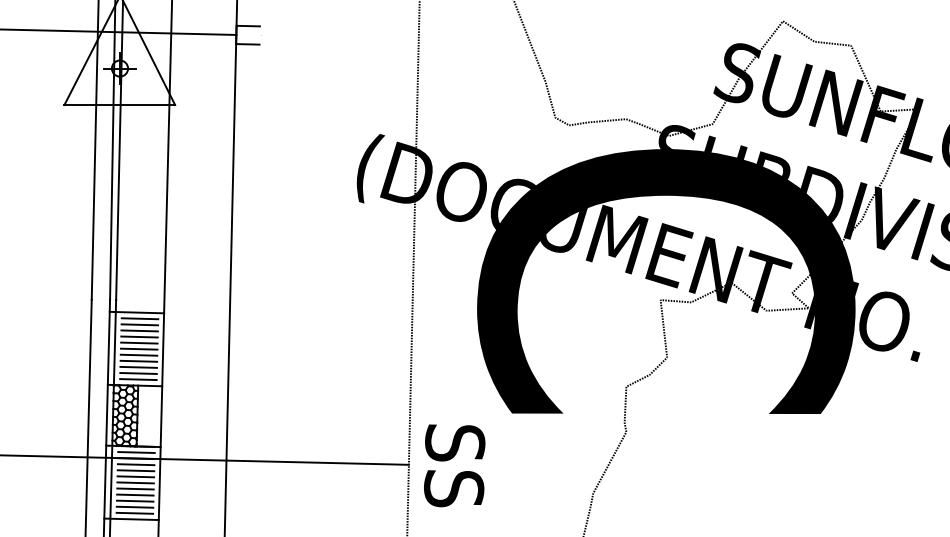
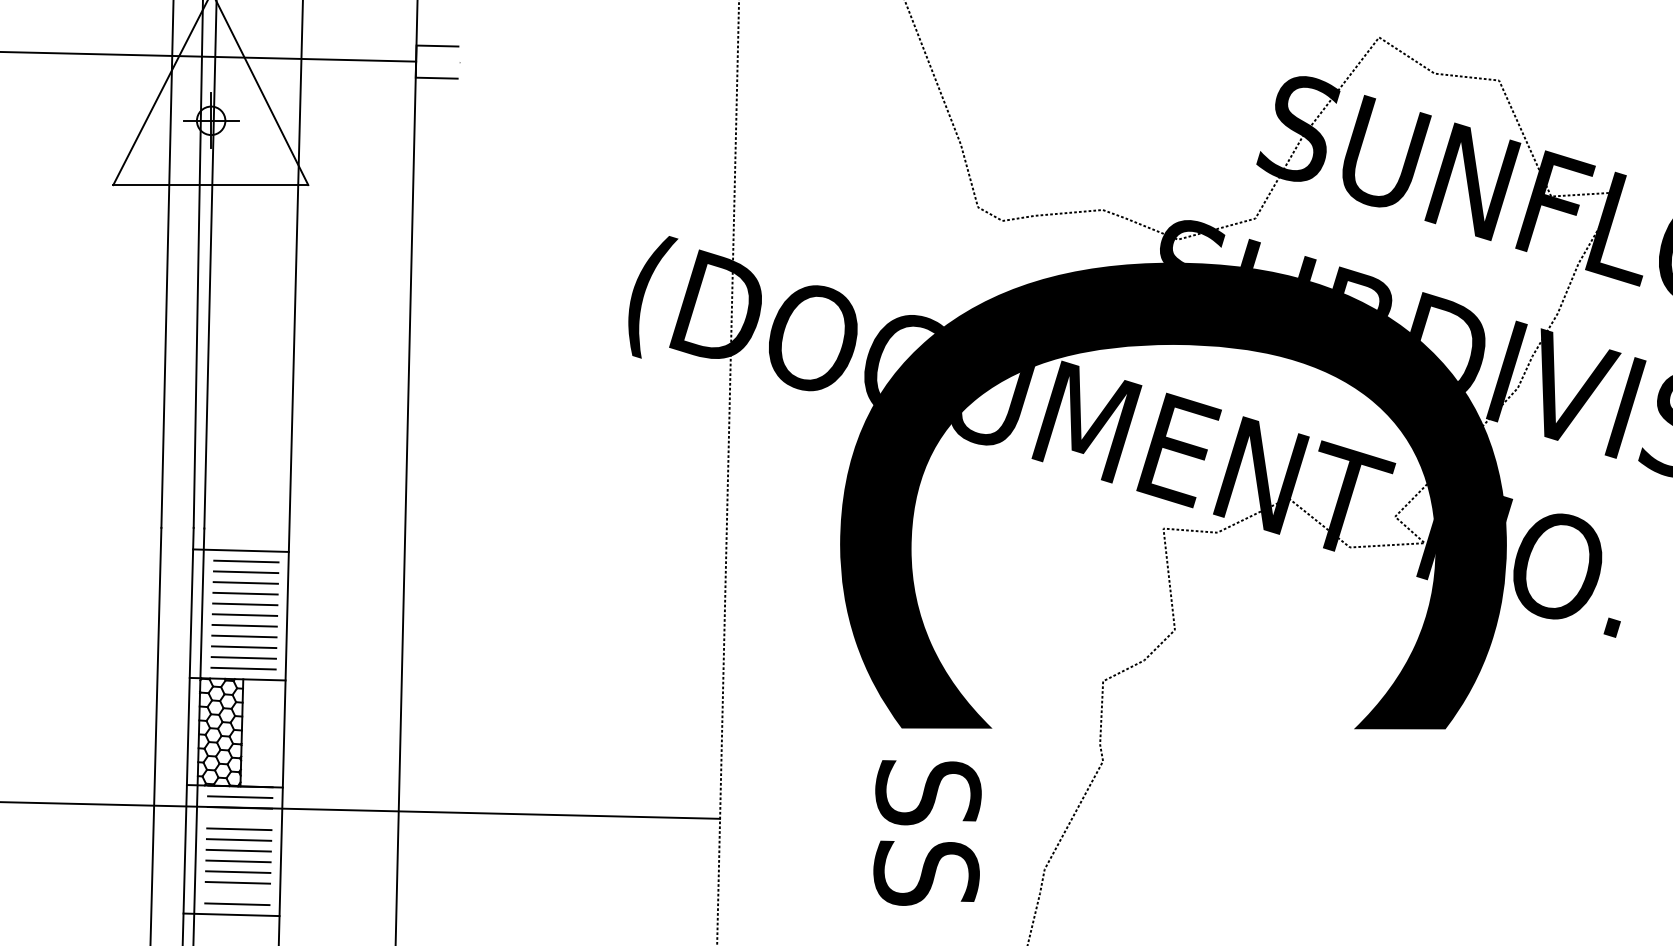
line: (135, 464) -> (238, 818), removed
text: (454, 465) -> (927, 832), moved
line: (134, 506) -> (236, 892), removed

